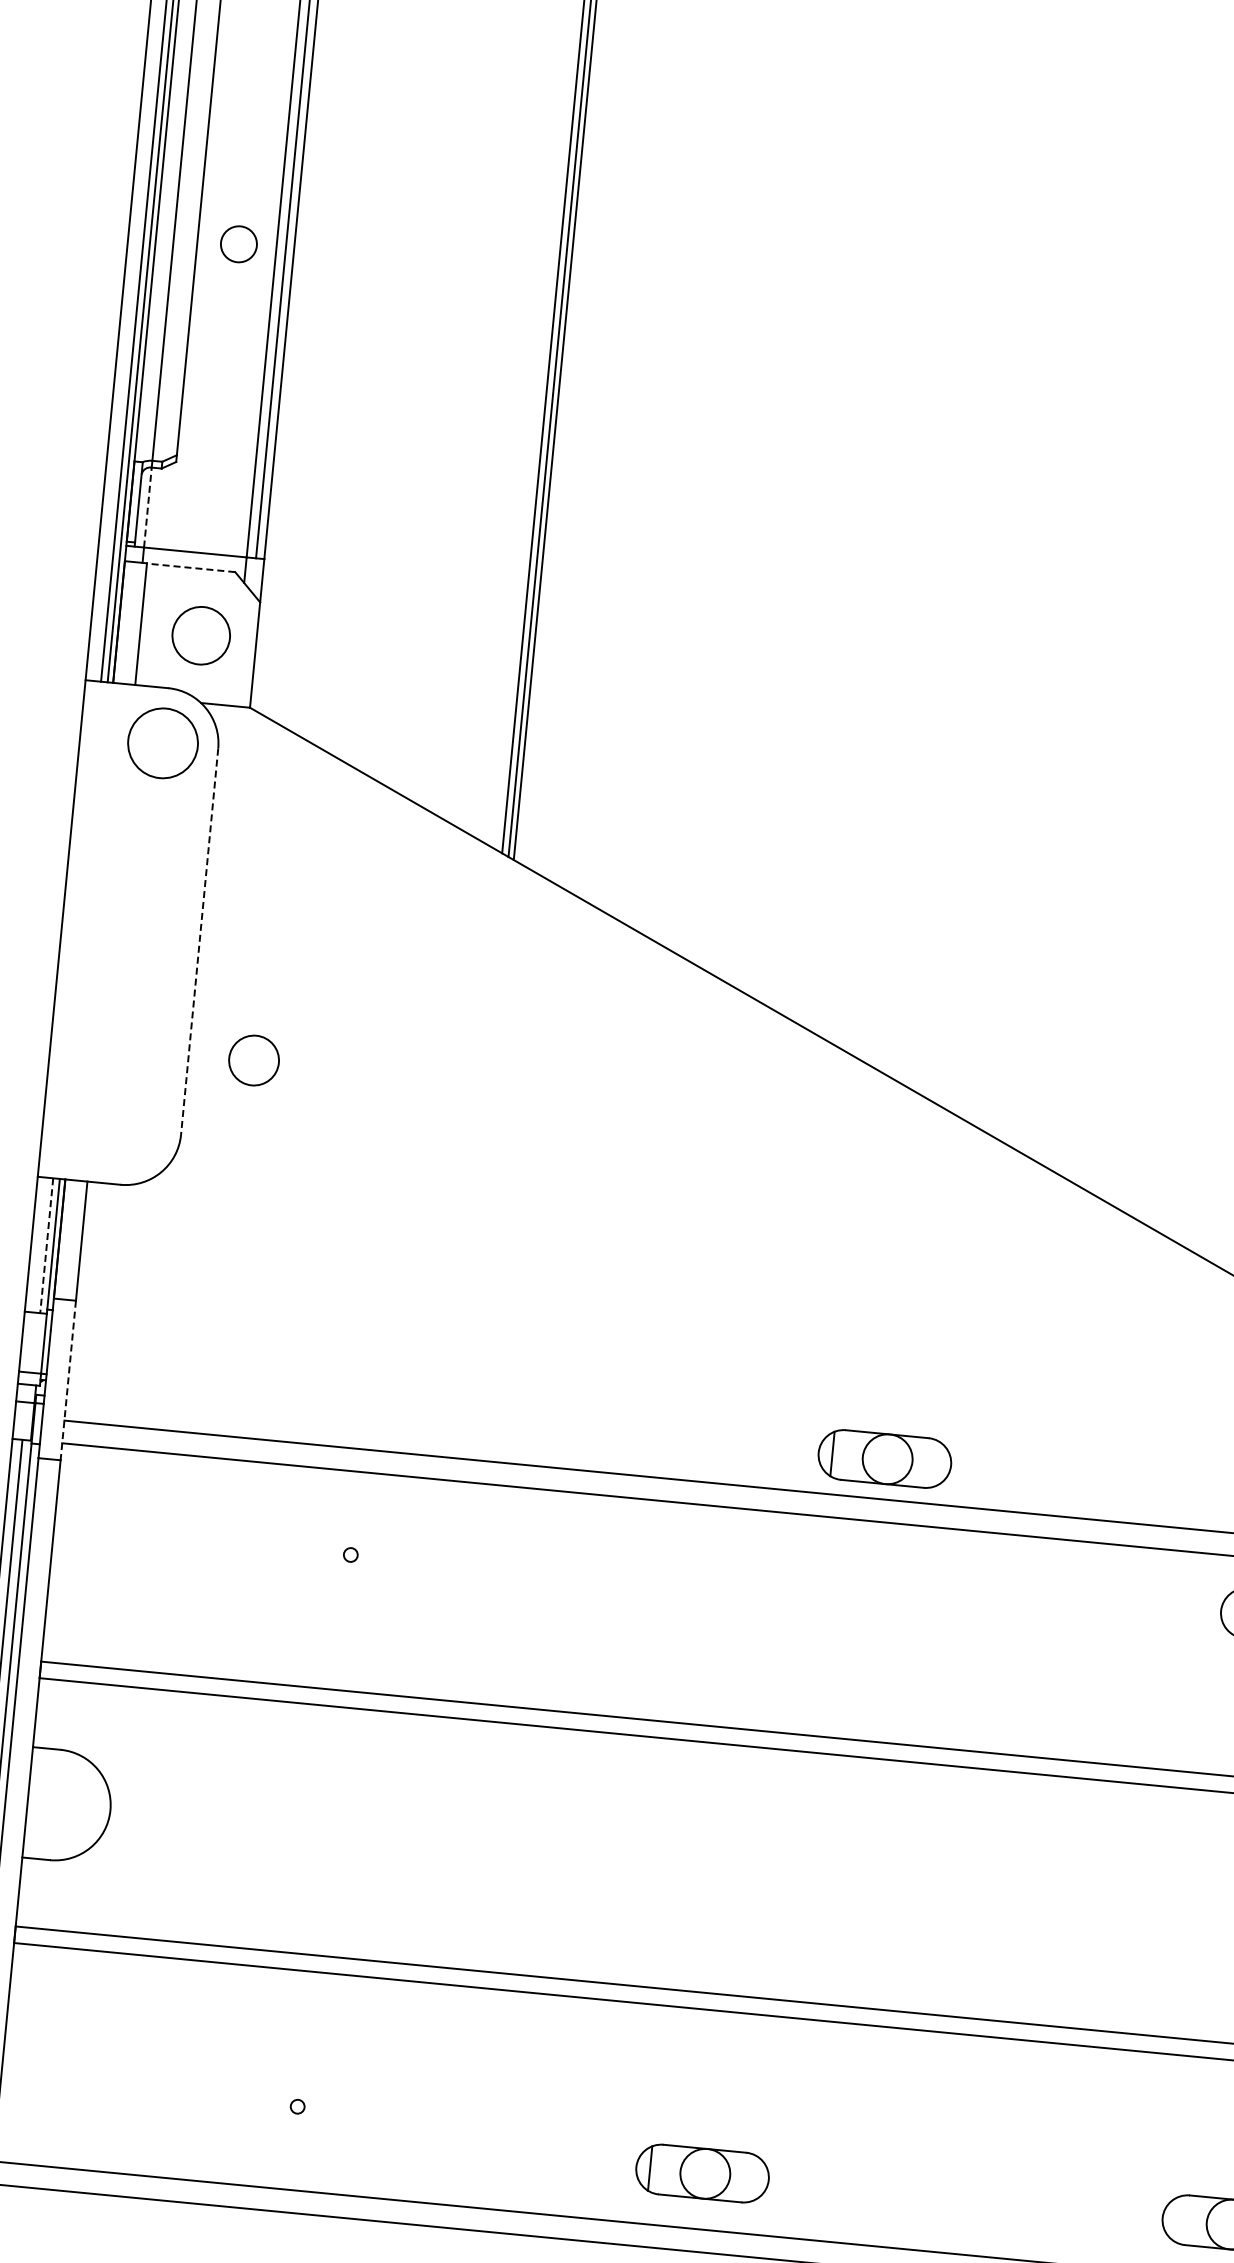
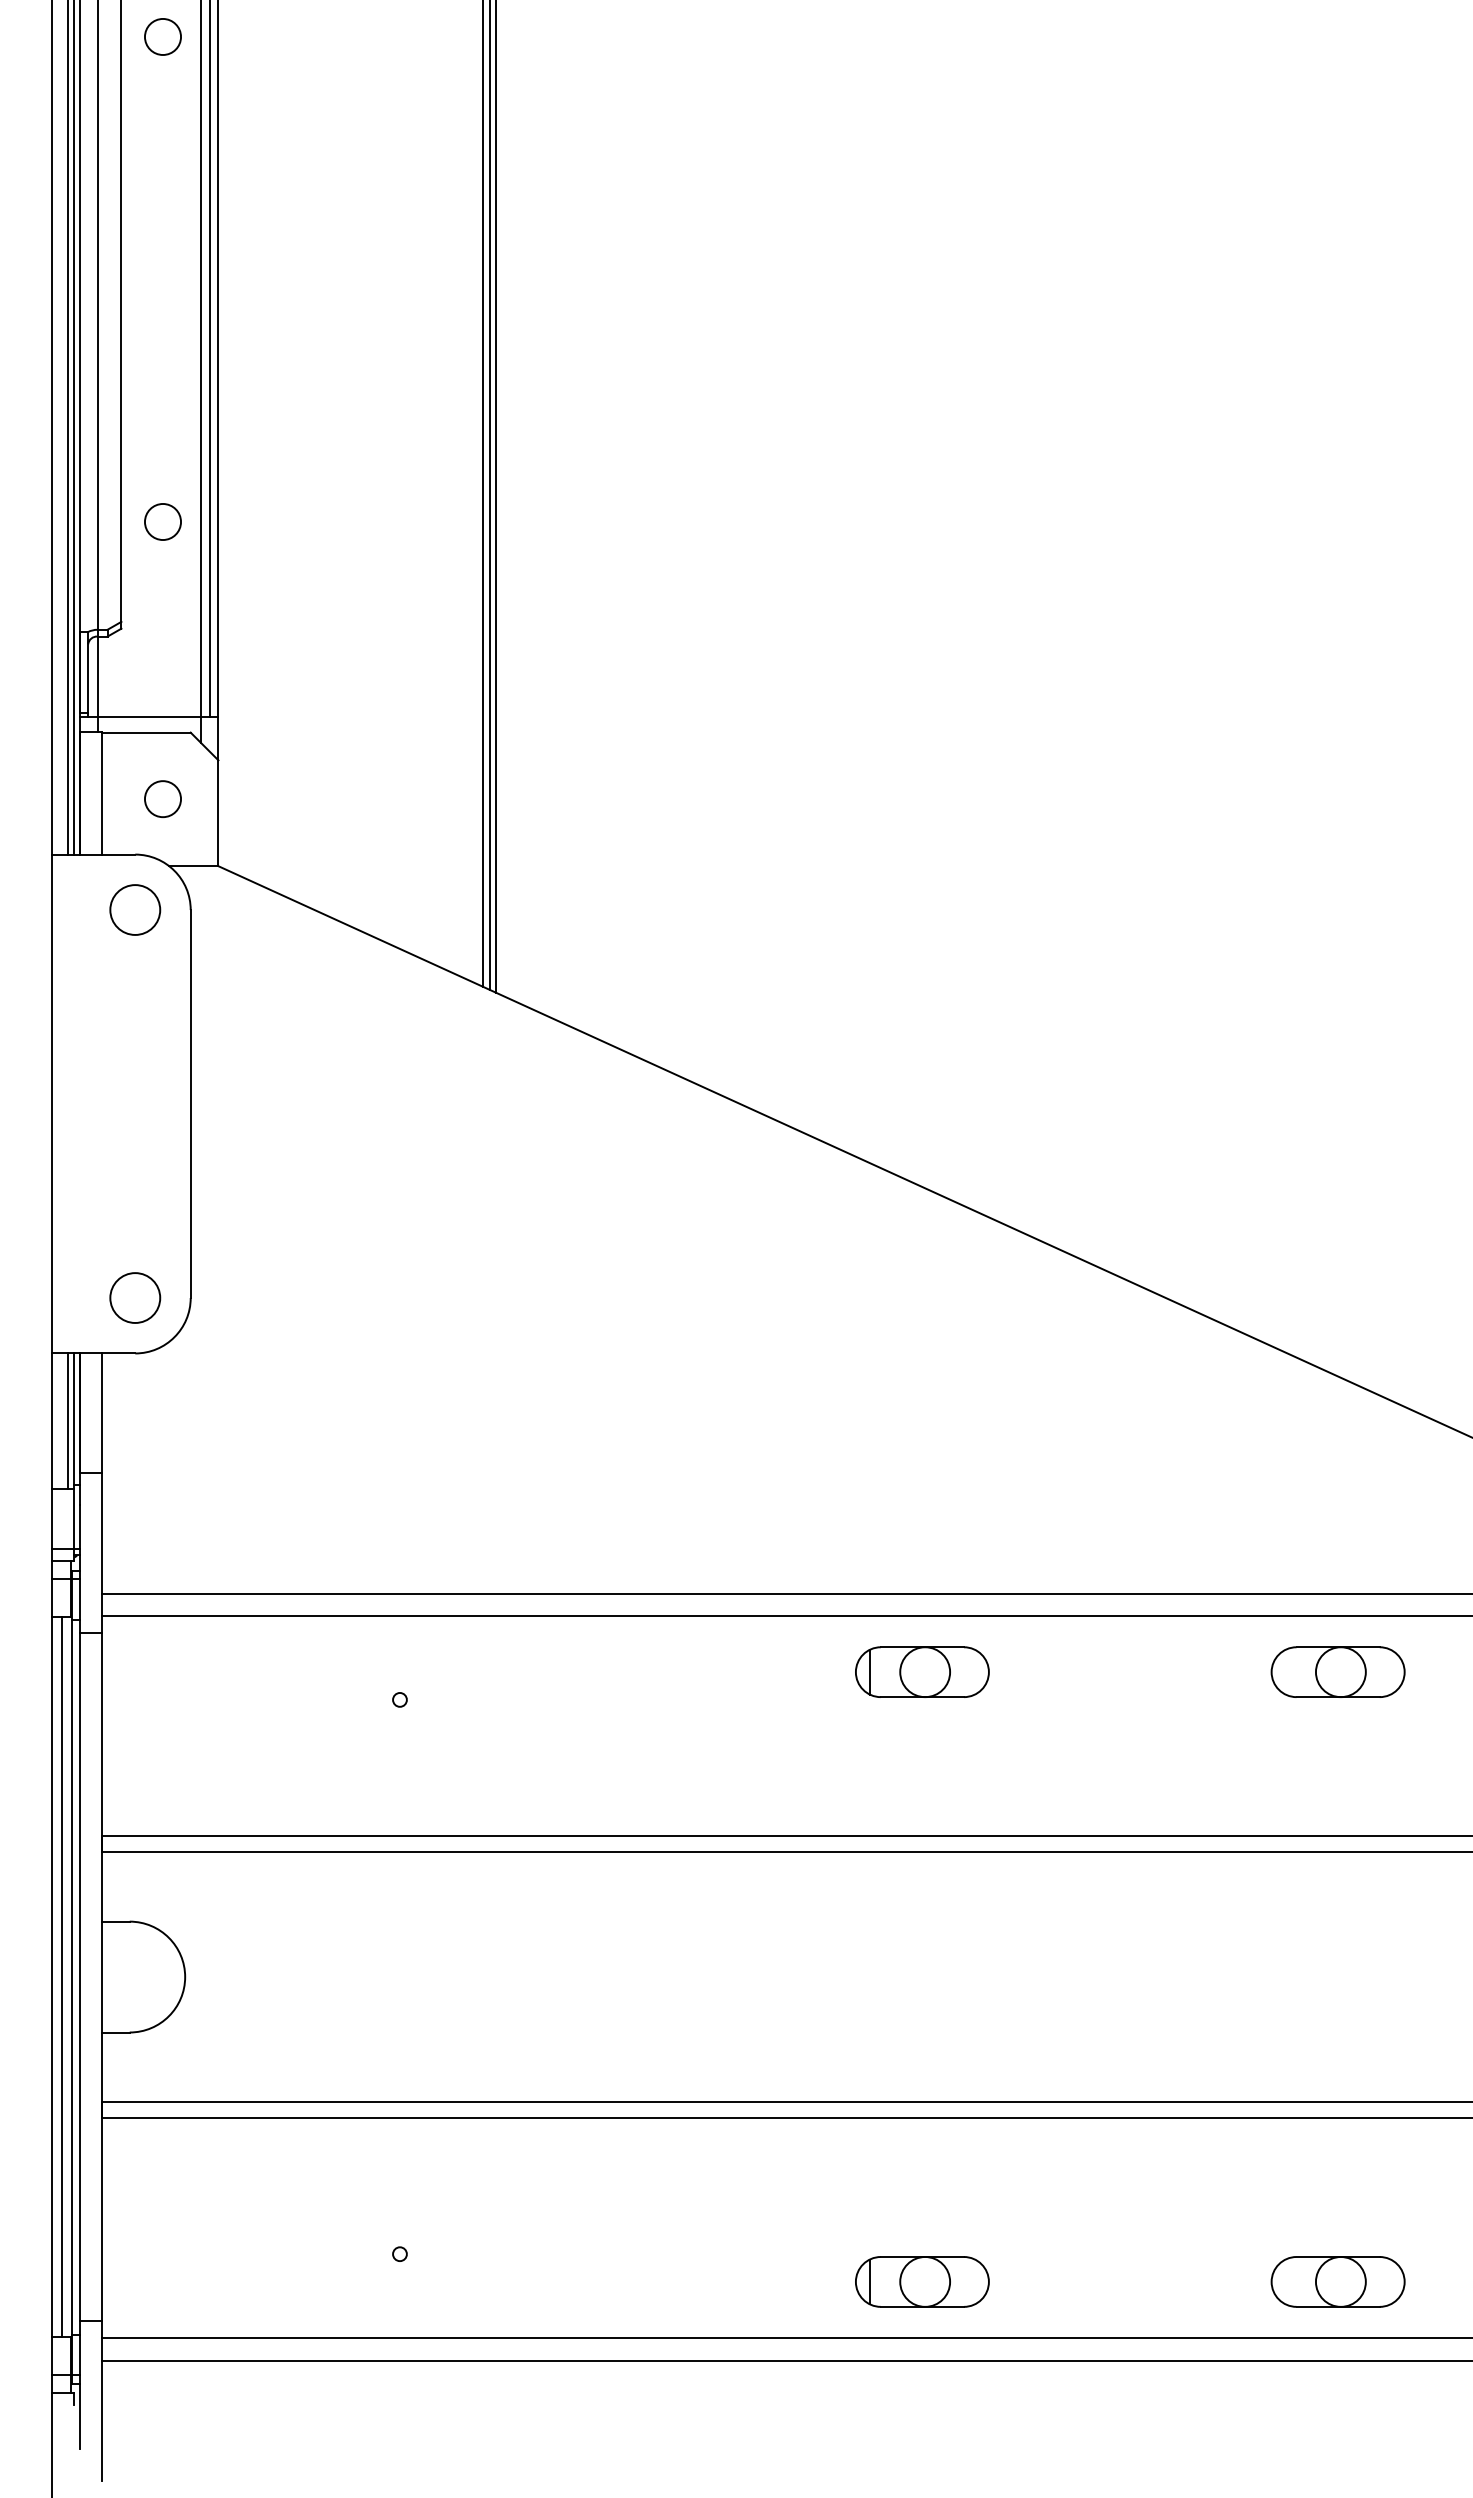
circle: (238, 243) -> (162, 521), moved
line: (147, 507) -> (97, 676), dashed -> solid
line: (190, 567) -> (145, 732), dashed -> solid
circle: (200, 634) -> (162, 798), size x0.62
circle: (163, 742) -> (135, 909), size x0.71
line: (199, 942) -> (190, 1104), dashed -> solid
circle: (254, 1060) -> (135, 1297), moved
line: (46, 1246) -> (67, 1421), dashed -> solid
line: (68, 1380) -> (102, 1553), dashed -> solid
part: (885, 1458) -> (922, 1671), moved
part: (702, 2173) -> (922, 2281), moved

